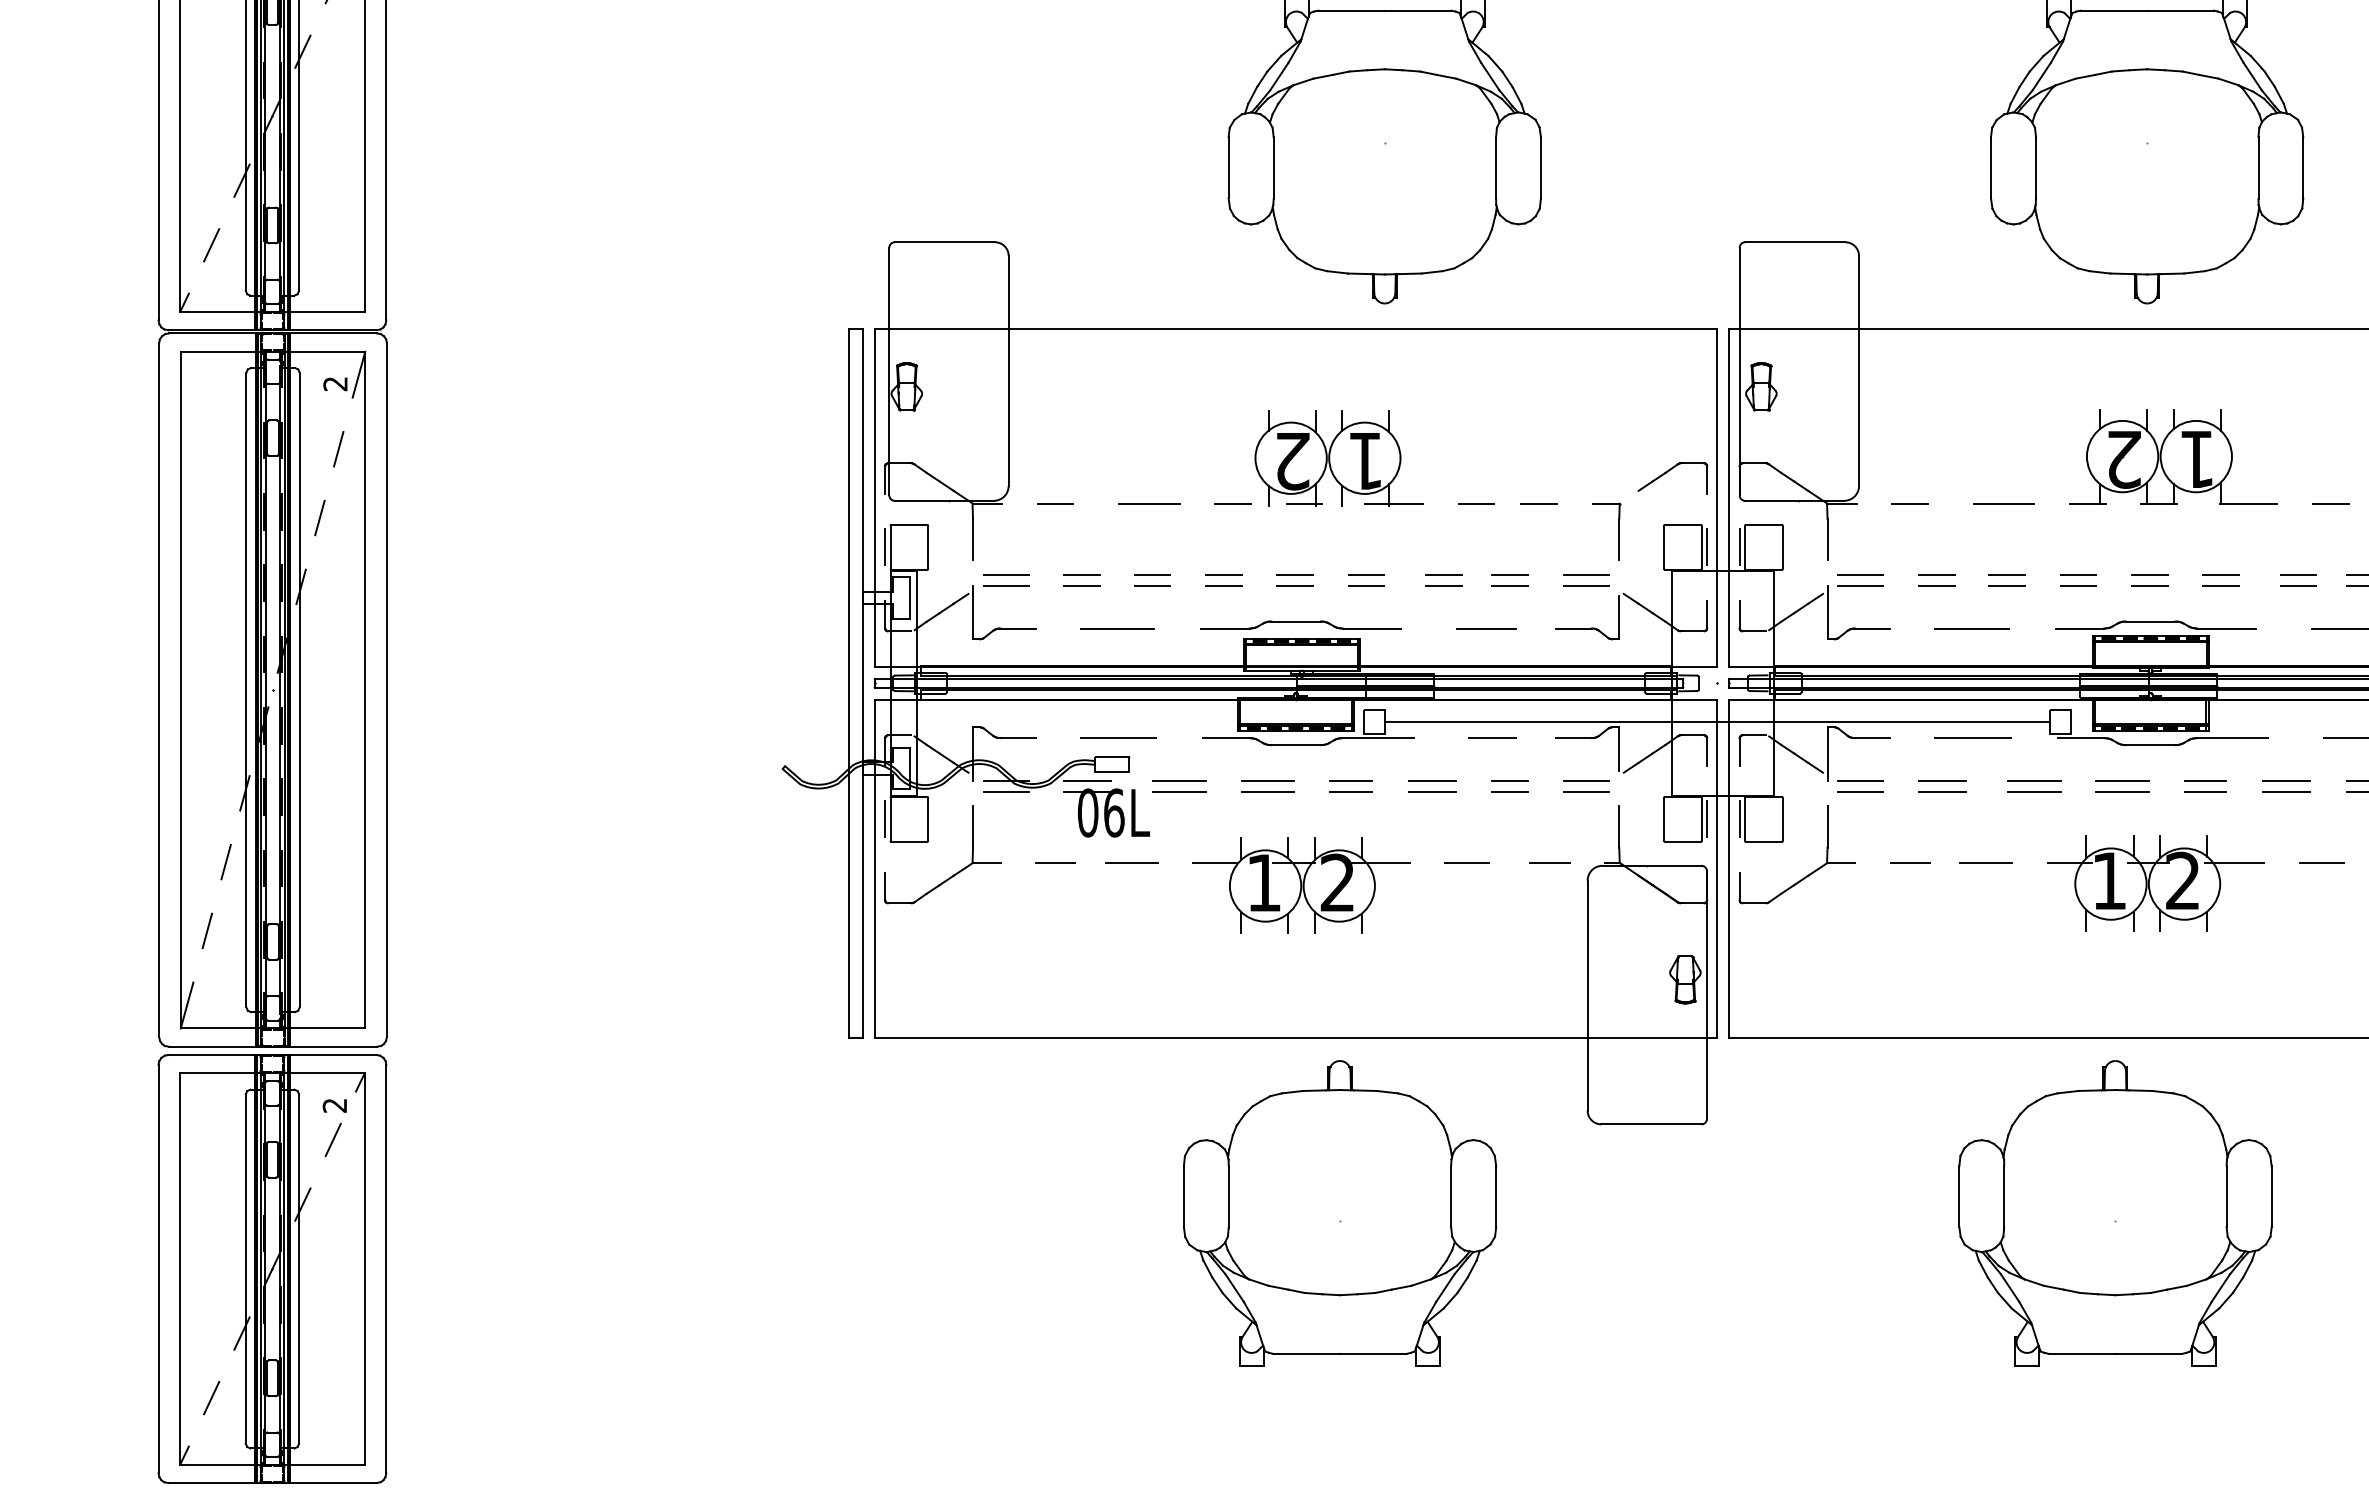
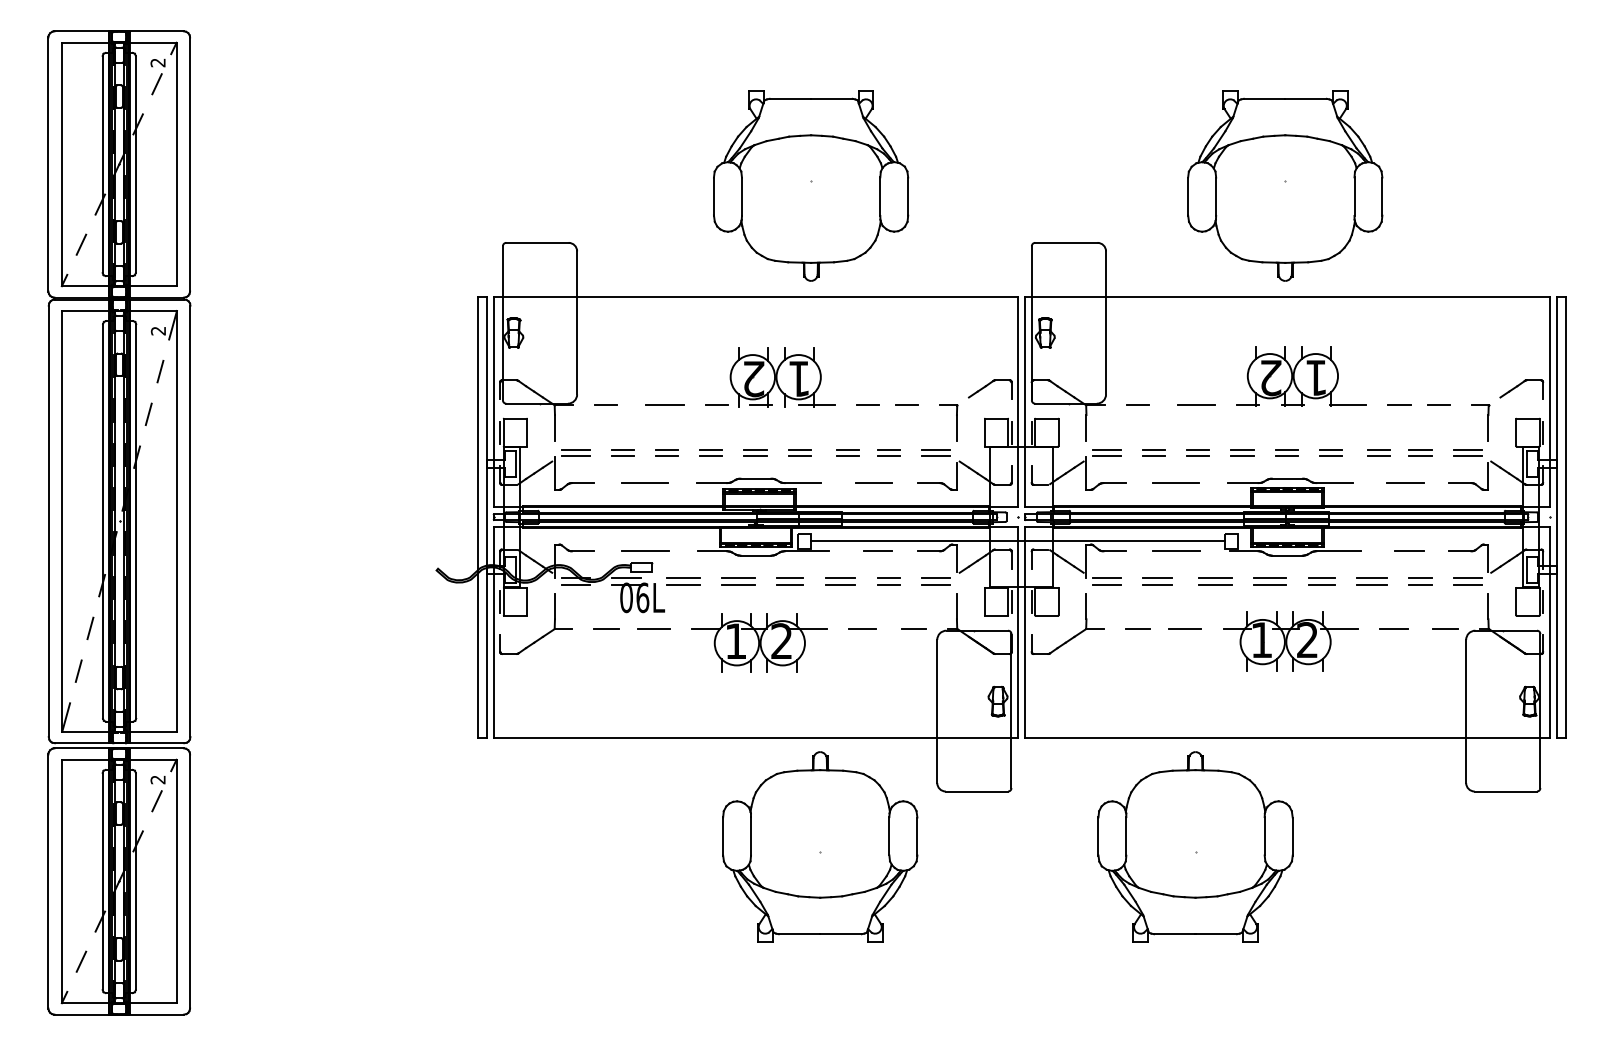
part: (1340, 1212) -> (820, 846), moved
part: (2115, 1212) -> (1195, 846), moved

